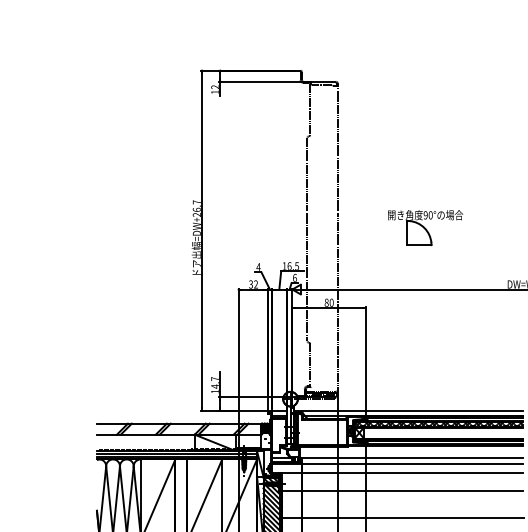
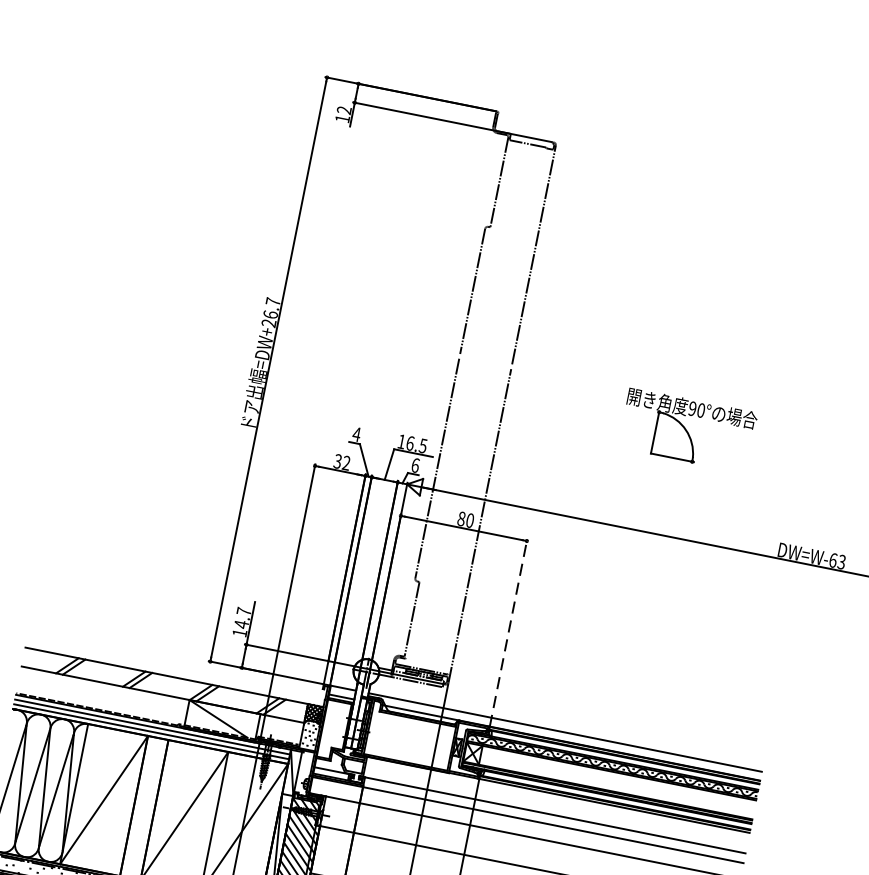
part: (425, 228) -> (687, 431), moved
line: (365, 361) -> (508, 632), solid -> dashed

